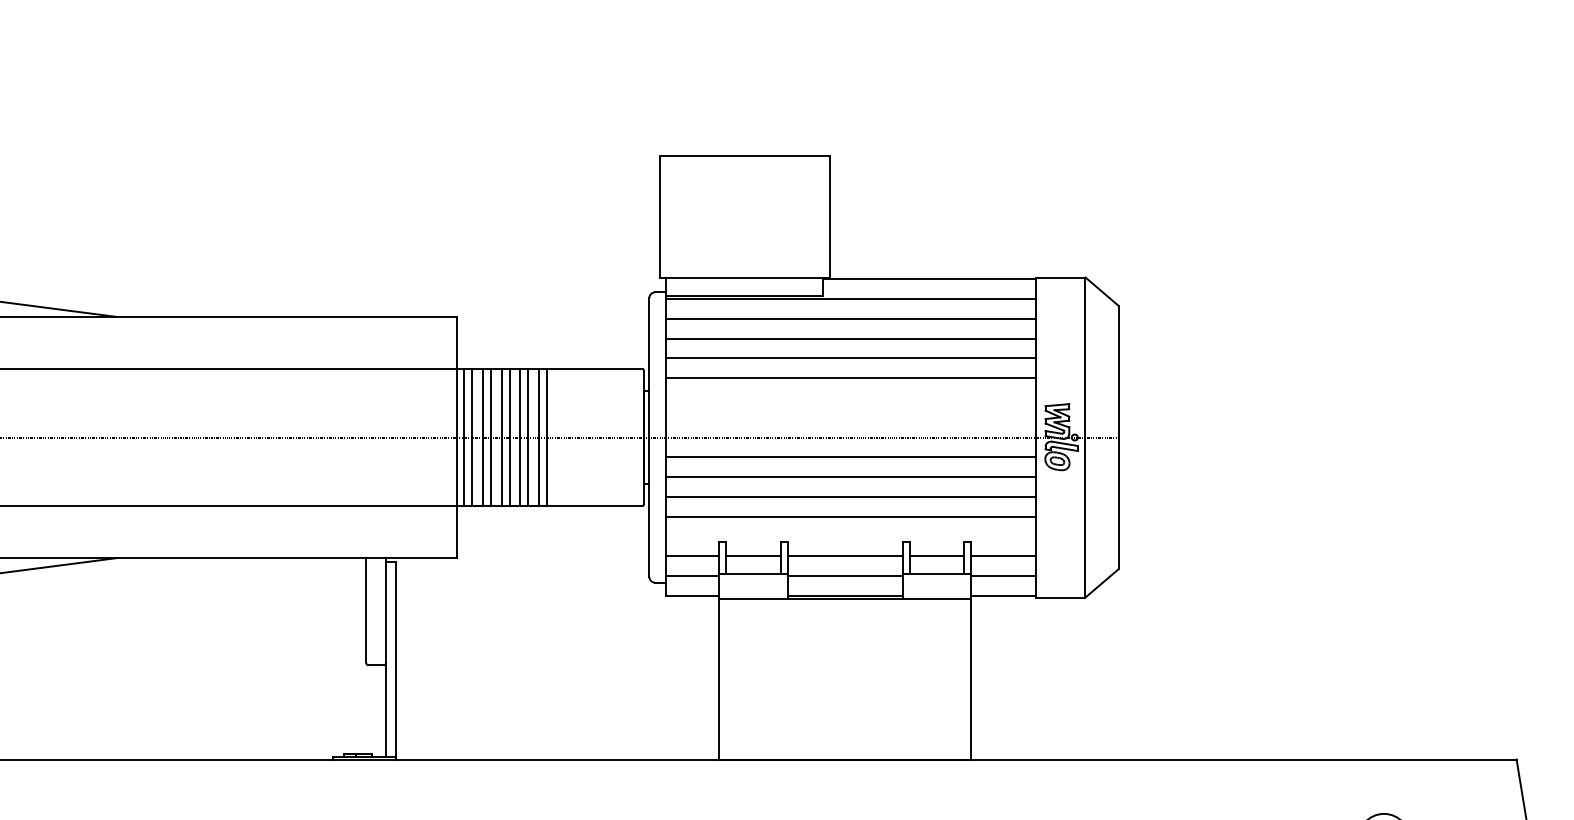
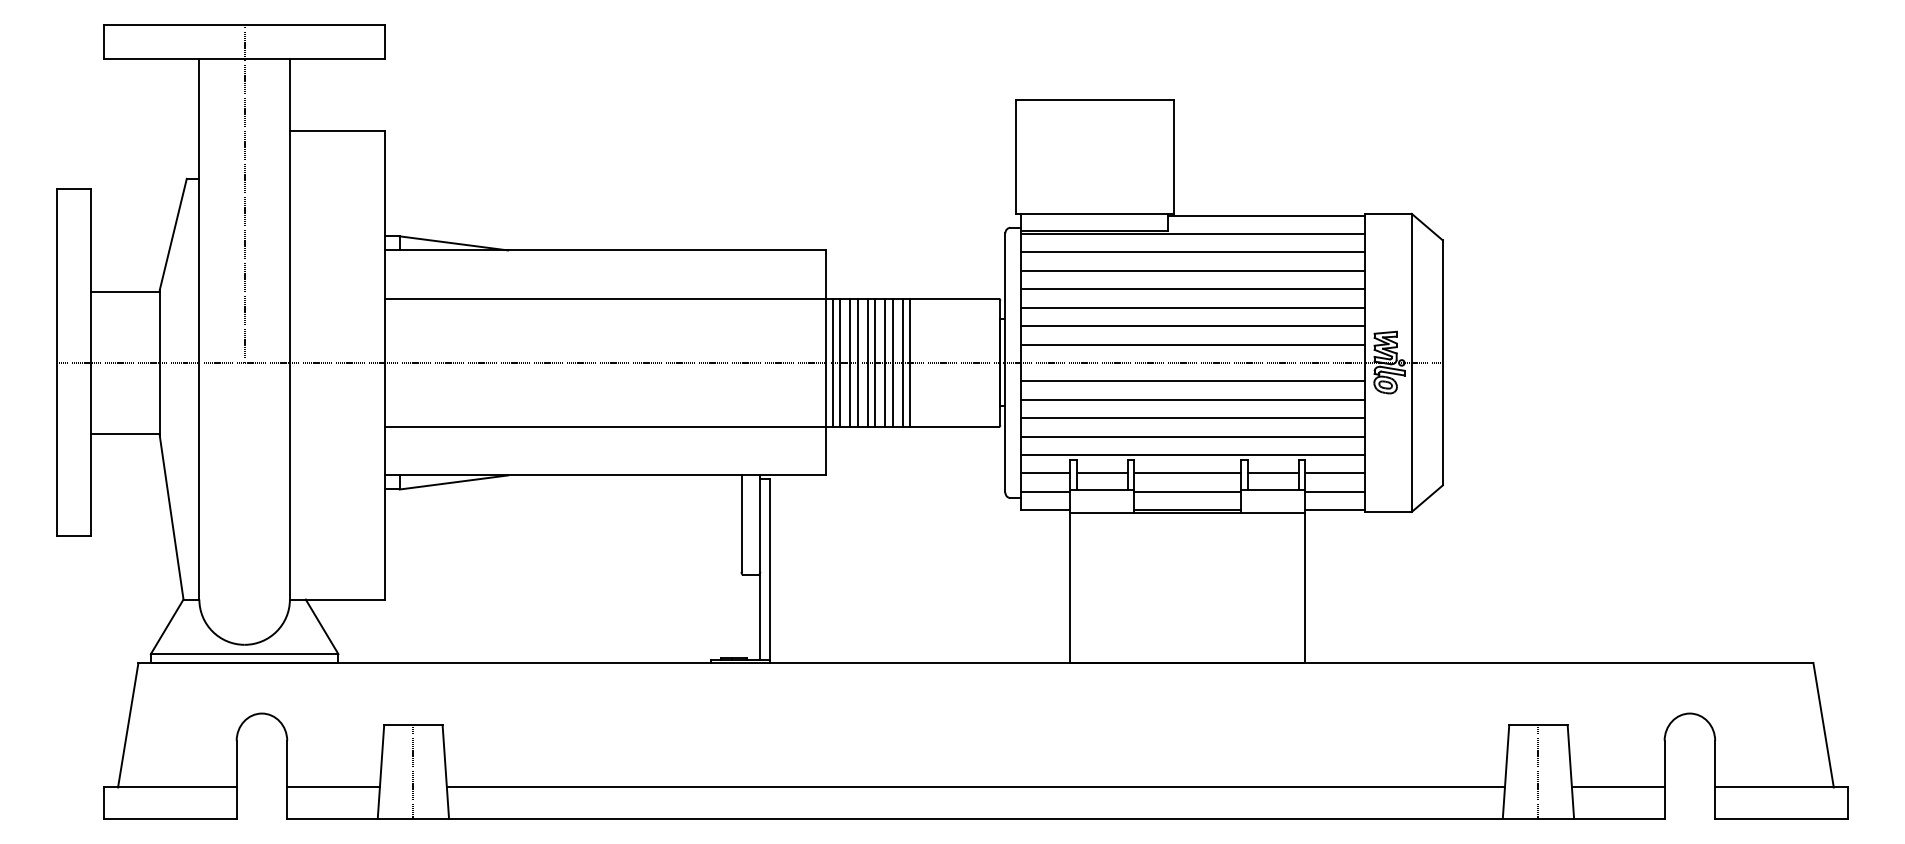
line: (850, 398) -> (1192, 326), added
line: (850, 417) -> (1192, 344), added
line: (850, 536) -> (1192, 455), added

